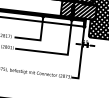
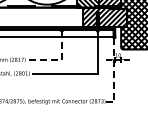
line: (39, 40) -> (60, 60), solid -> dashed
line: (81, 56) -> (114, 74), solid -> dashed

